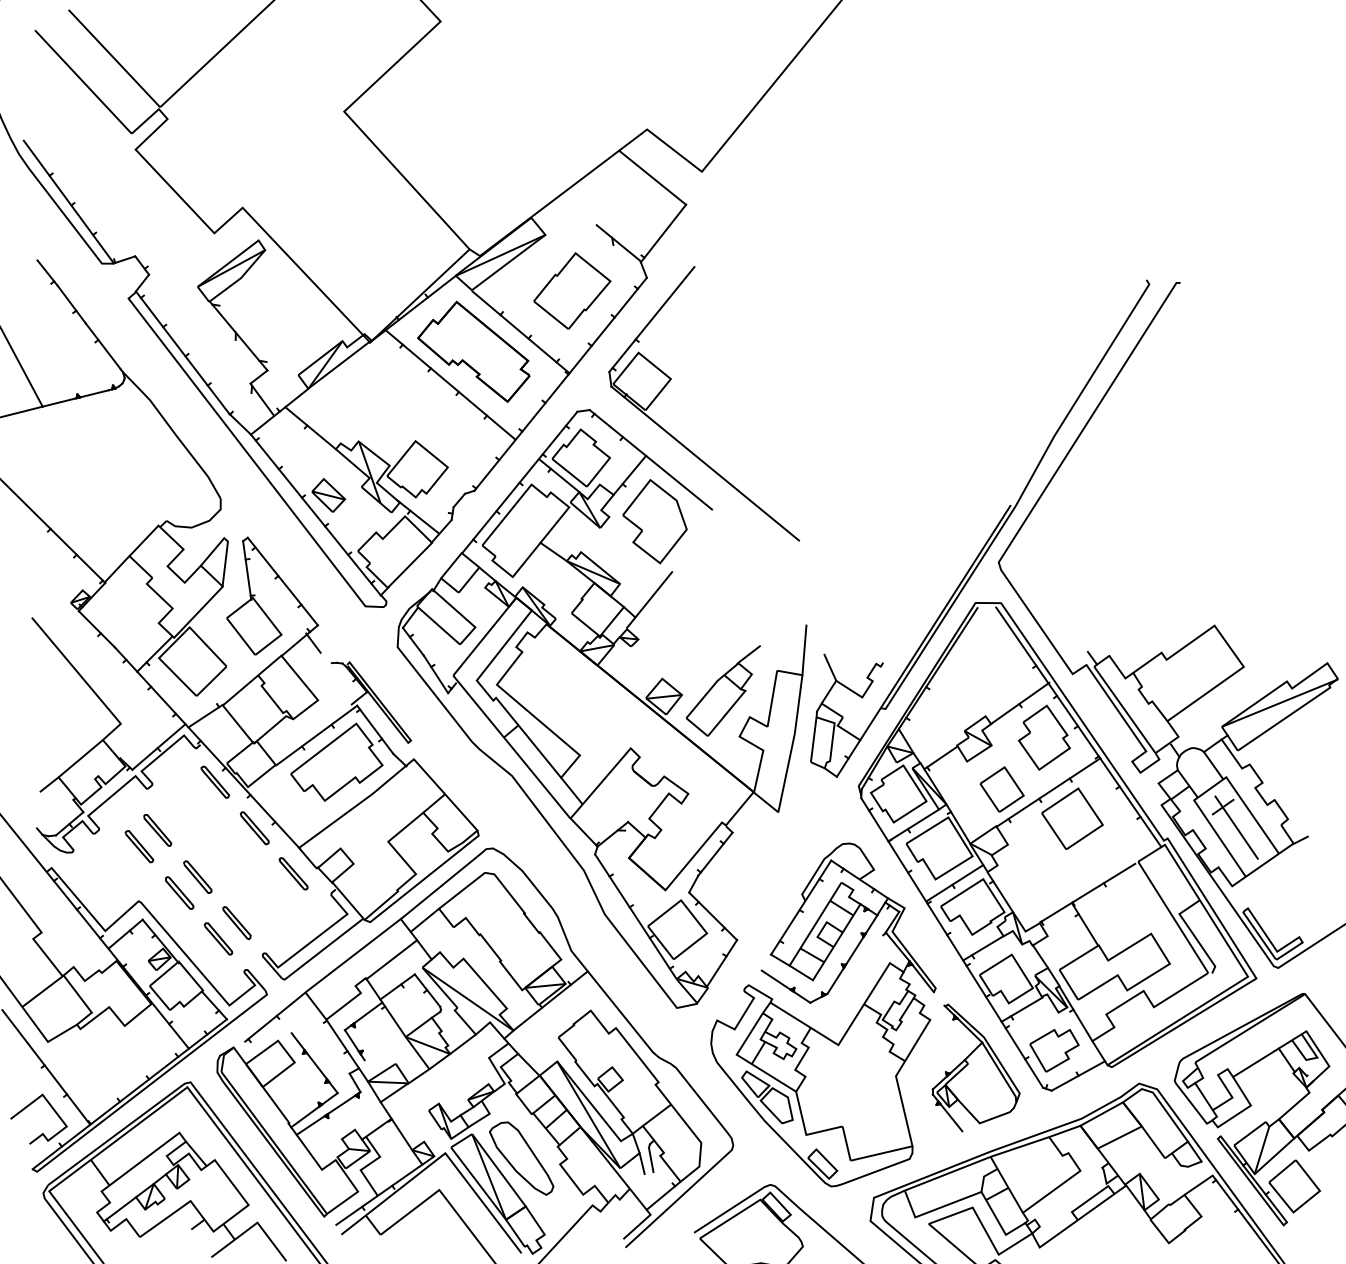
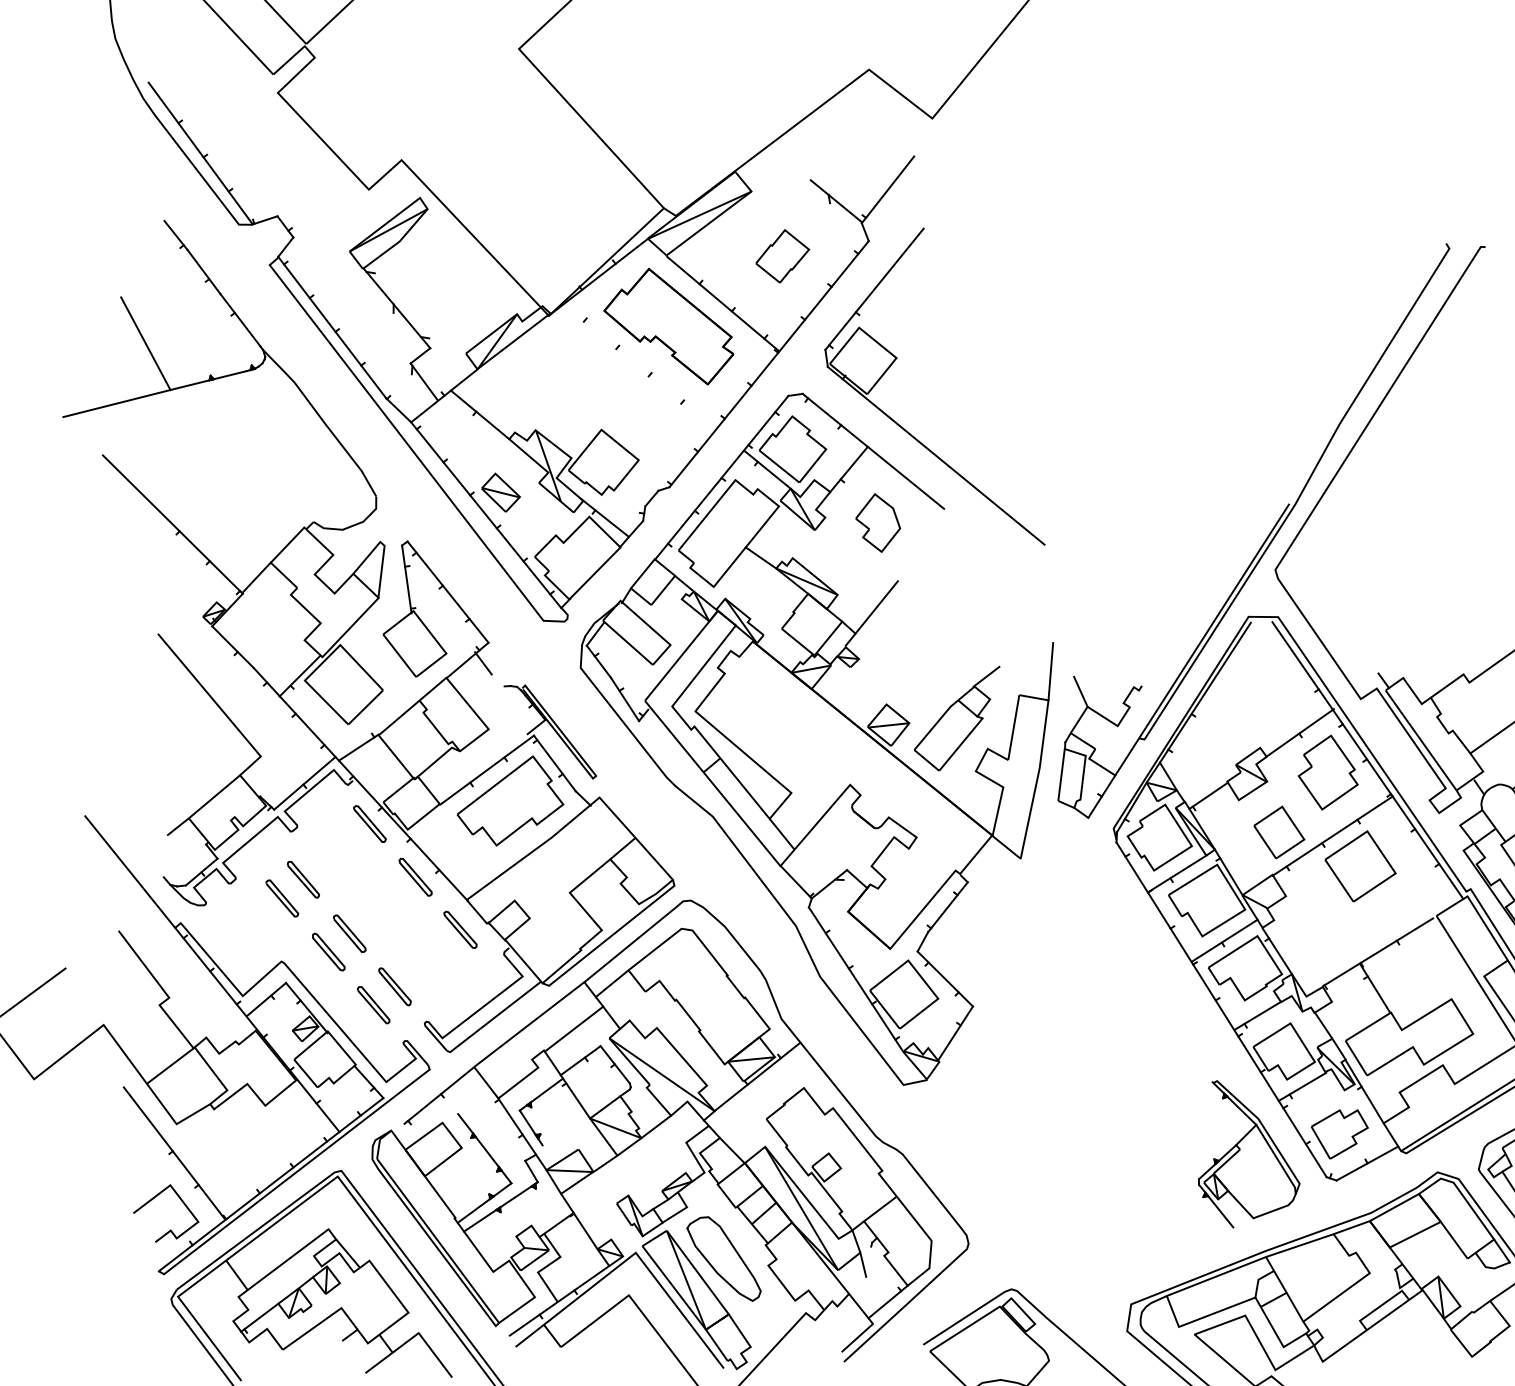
line: (652, 177) -> (875, 125), removed
part: (572, 290) -> (782, 255), size x0.6
line: (450, 384) -> (641, 364), removed
part: (654, 521) -> (877, 522), size x0.6
part: (817, 1000) -> (1065, 1076), removed
line: (650, 1159) -> (872, 1260), removed

